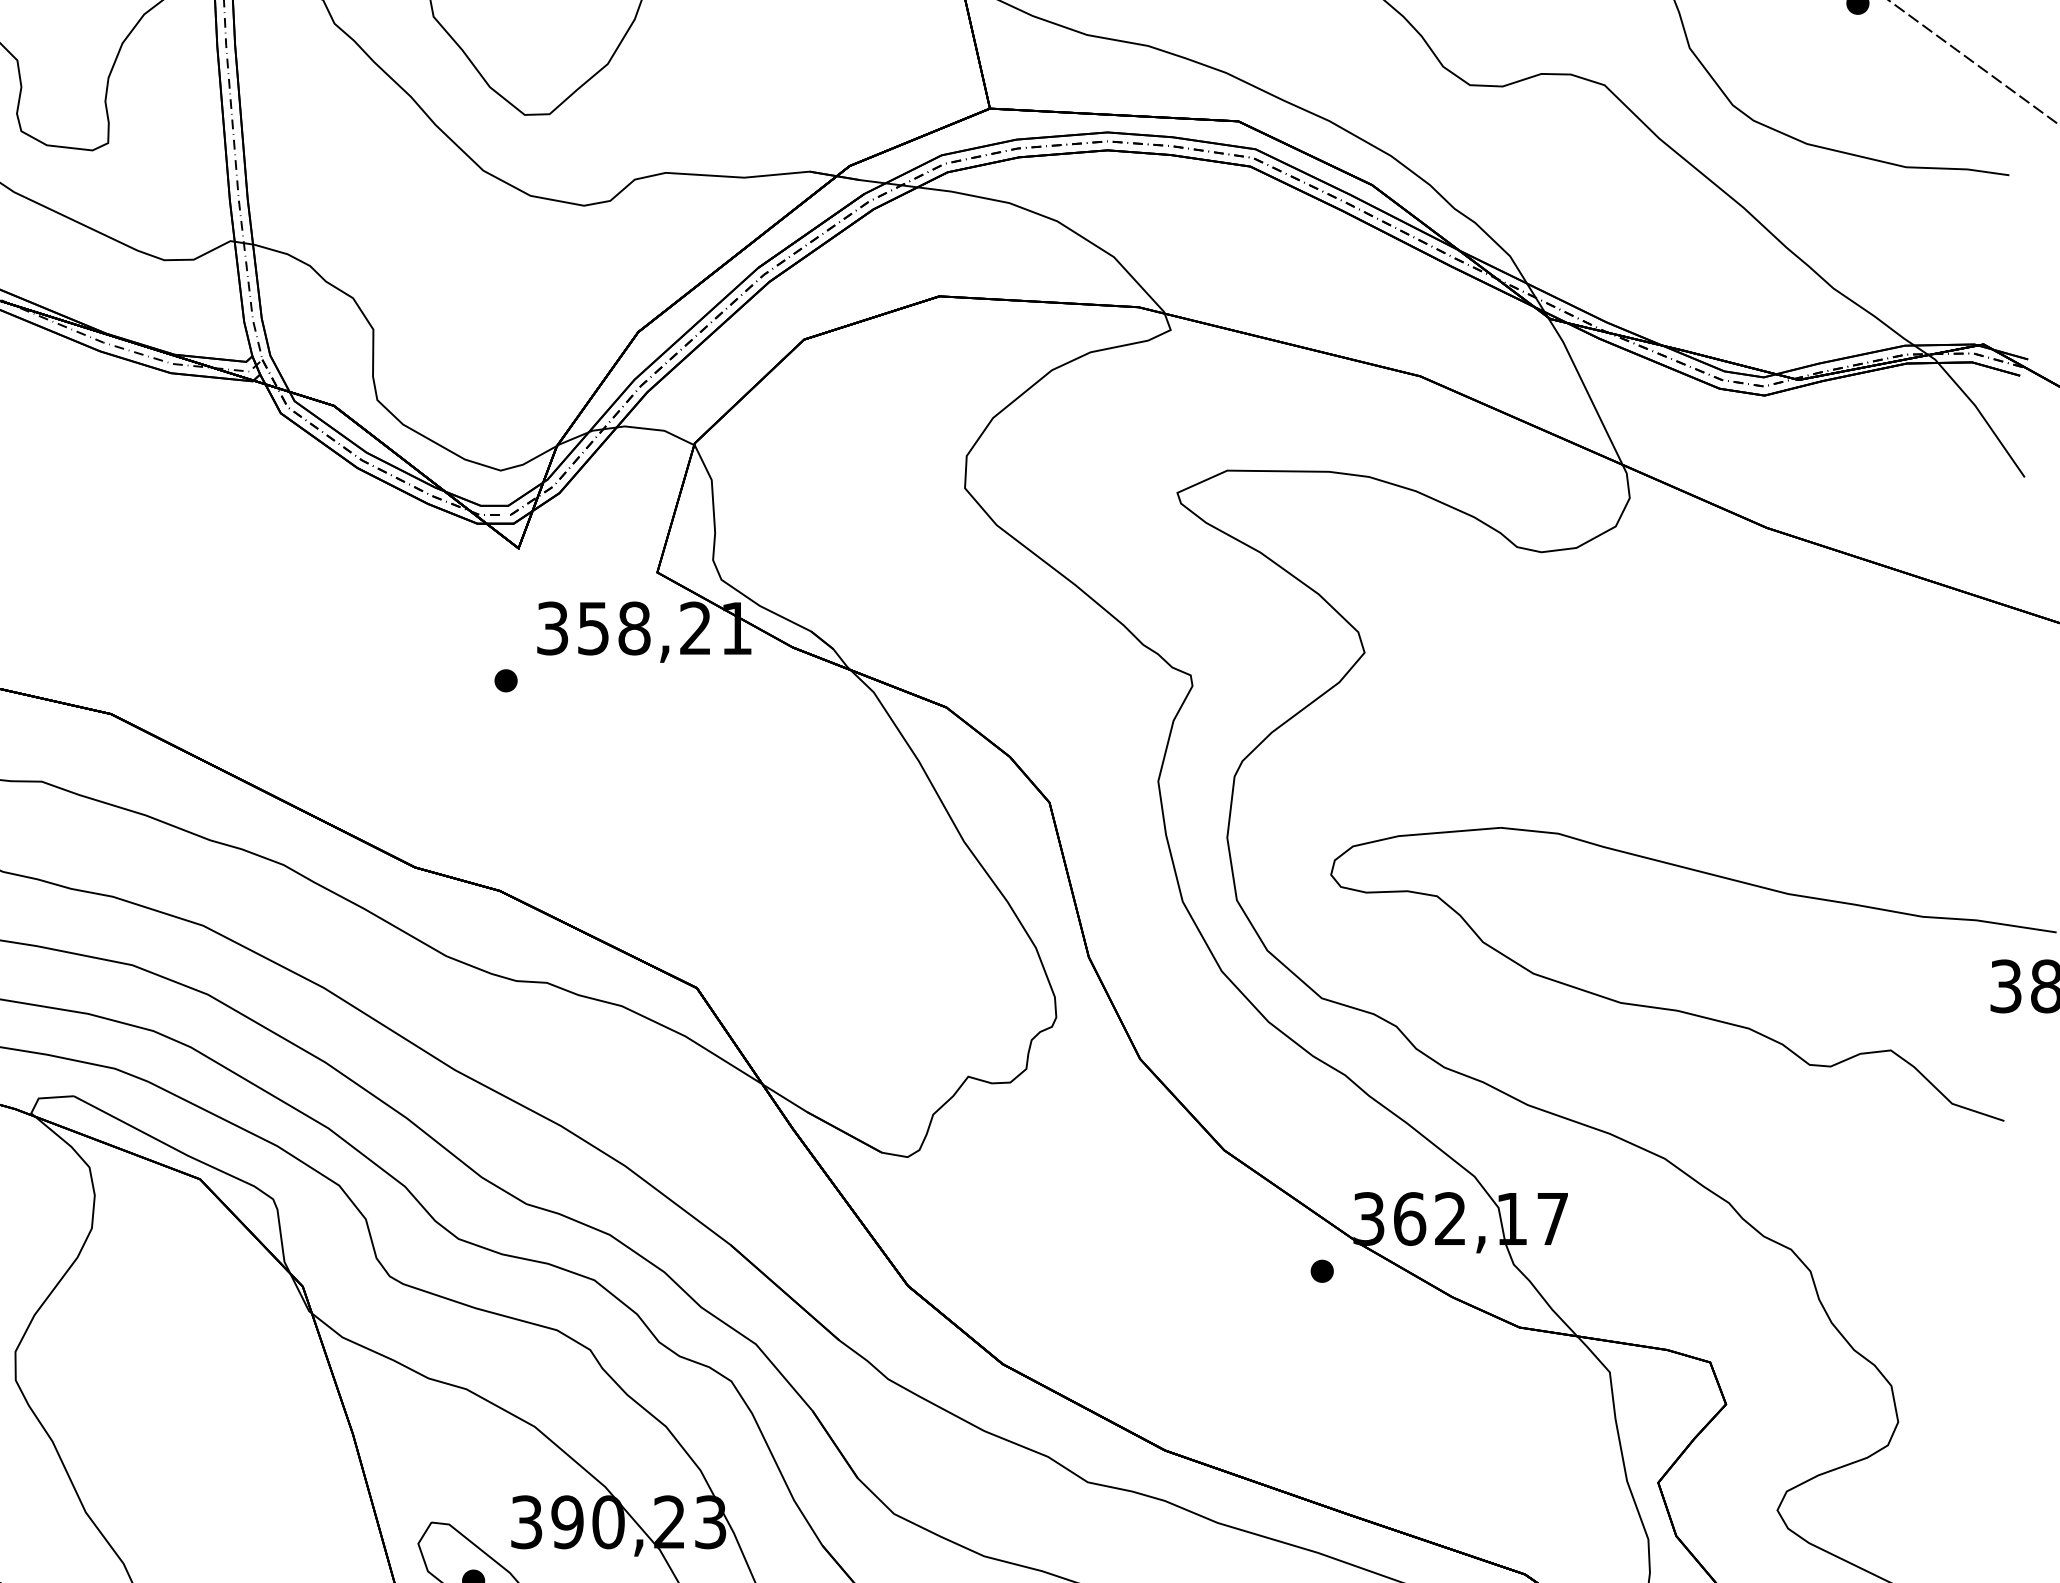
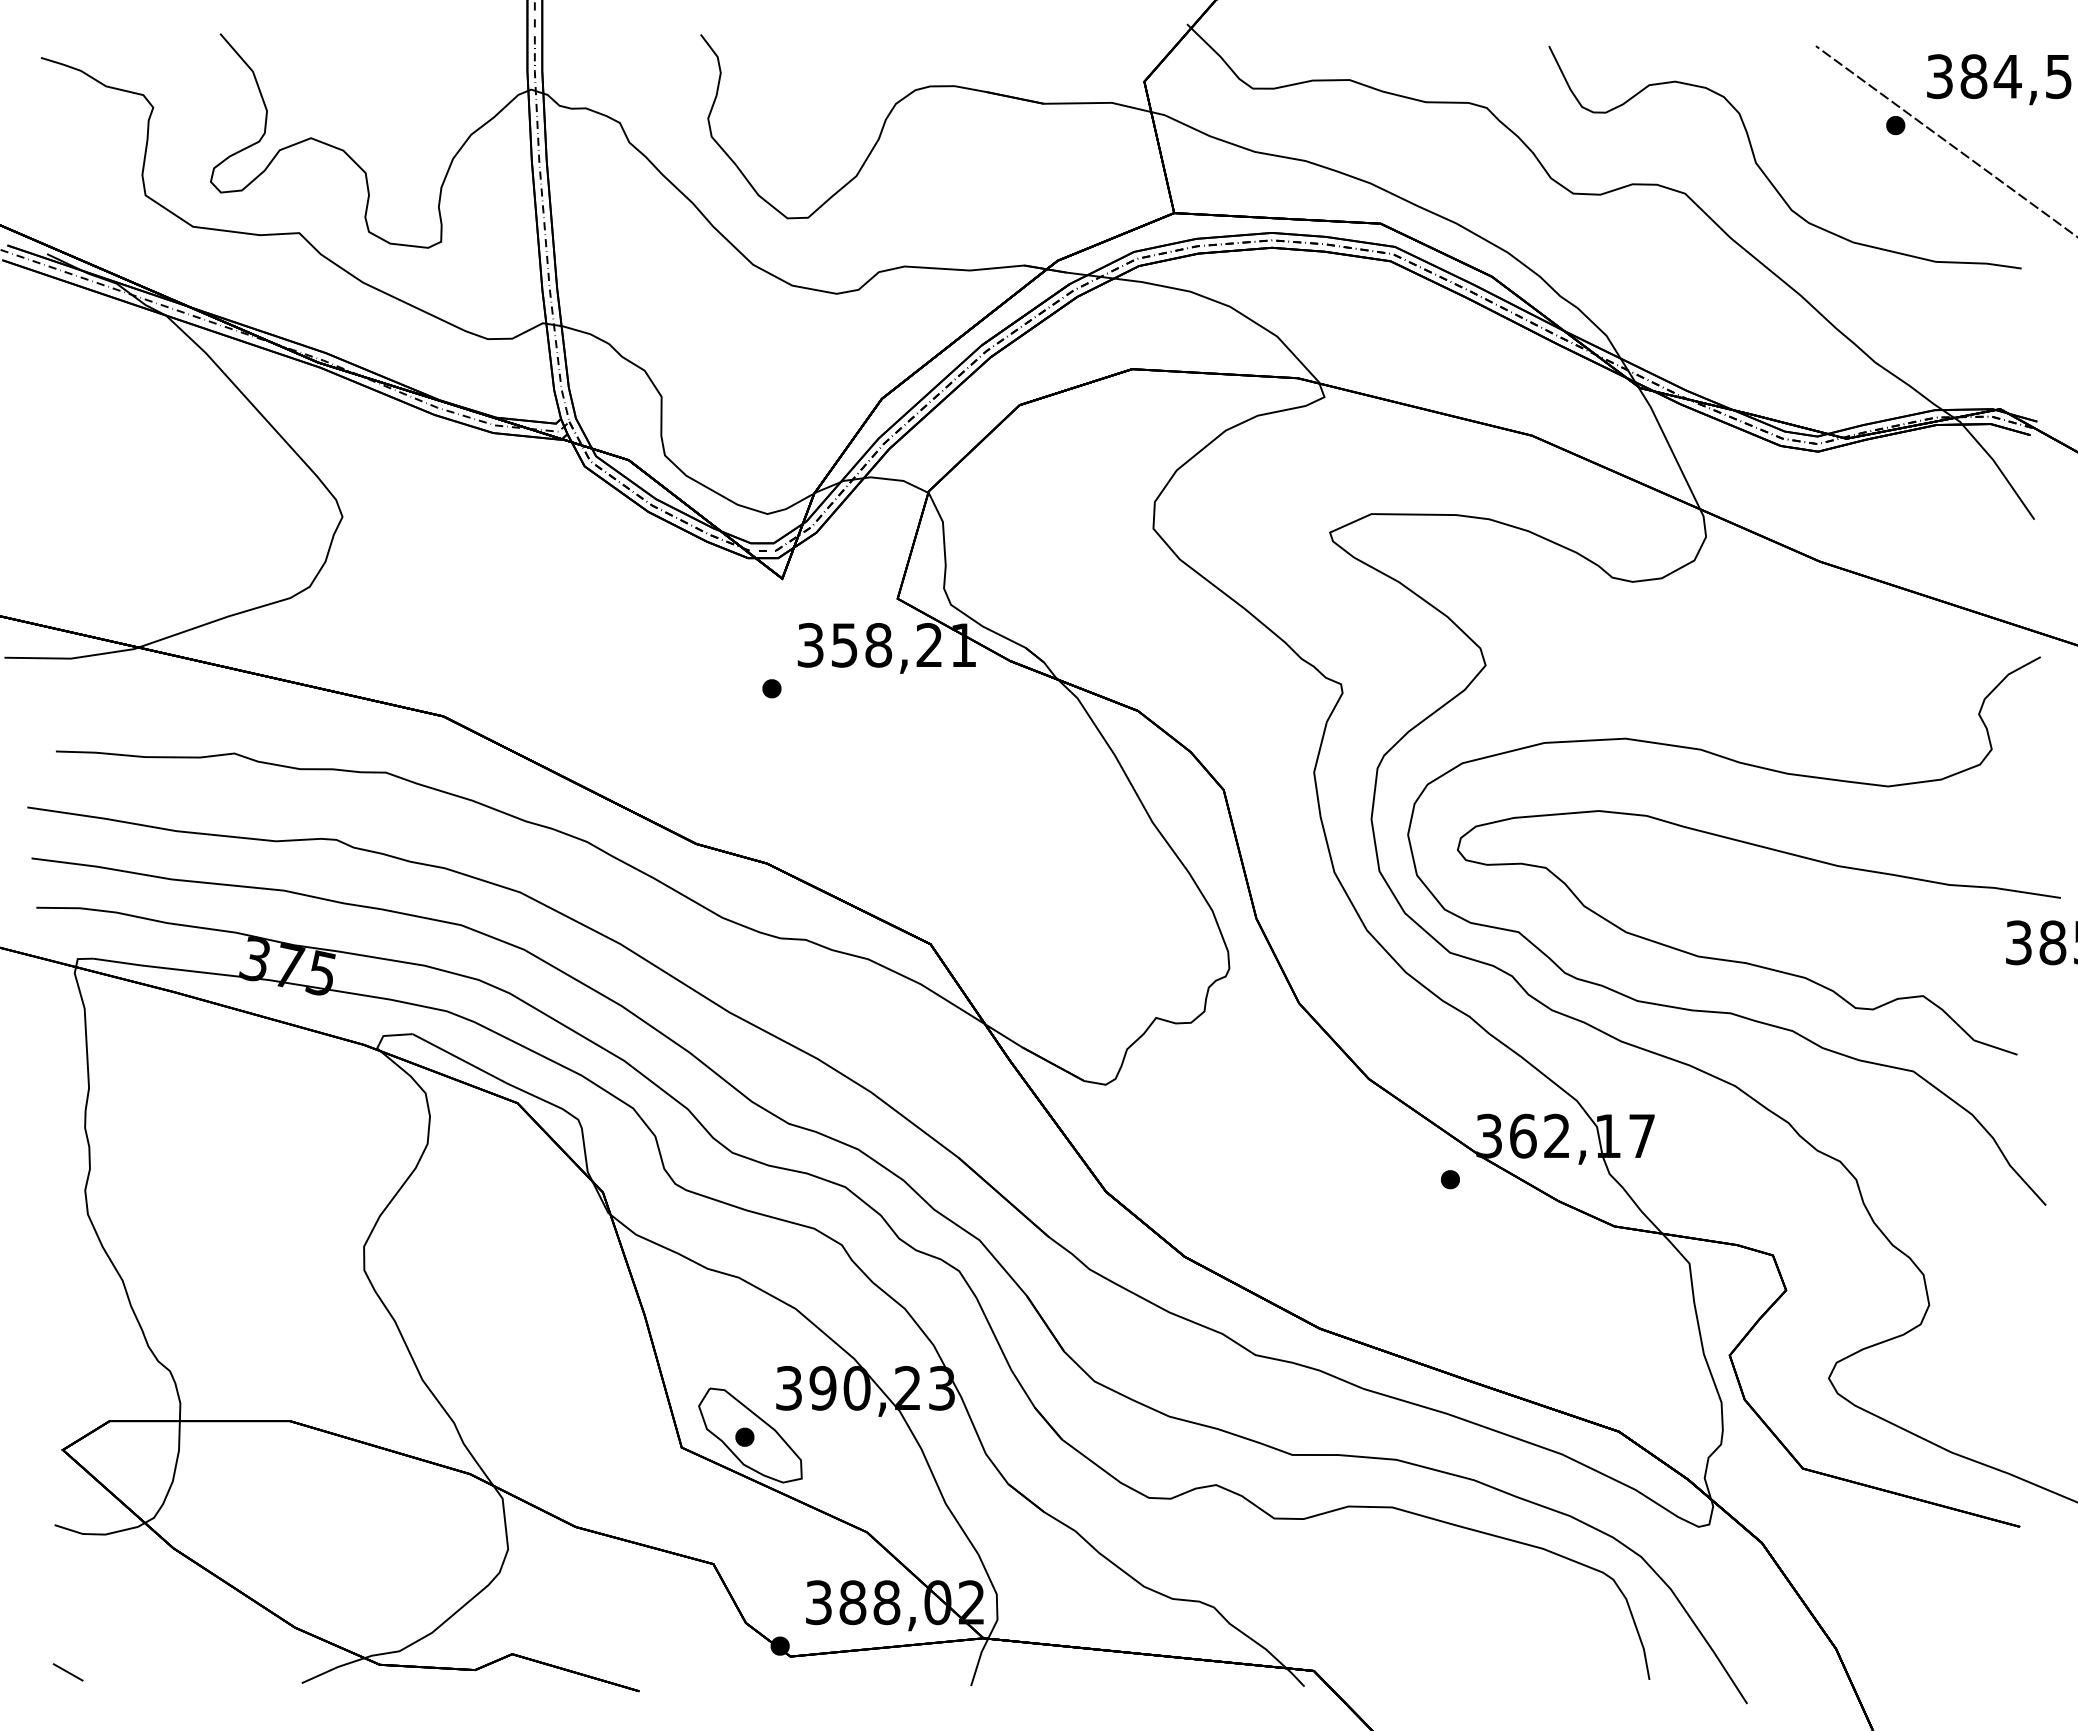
curve: (1650, 1068) -> (1723, 1011), added

